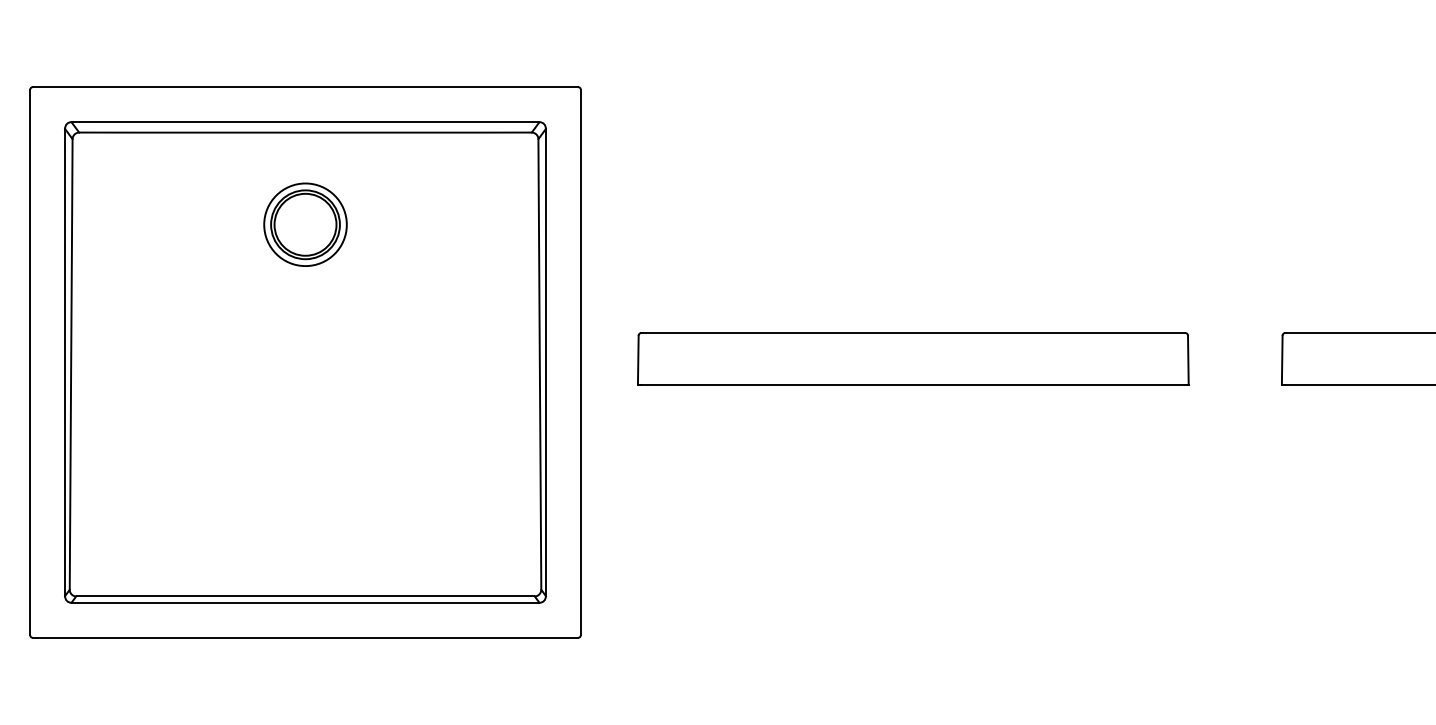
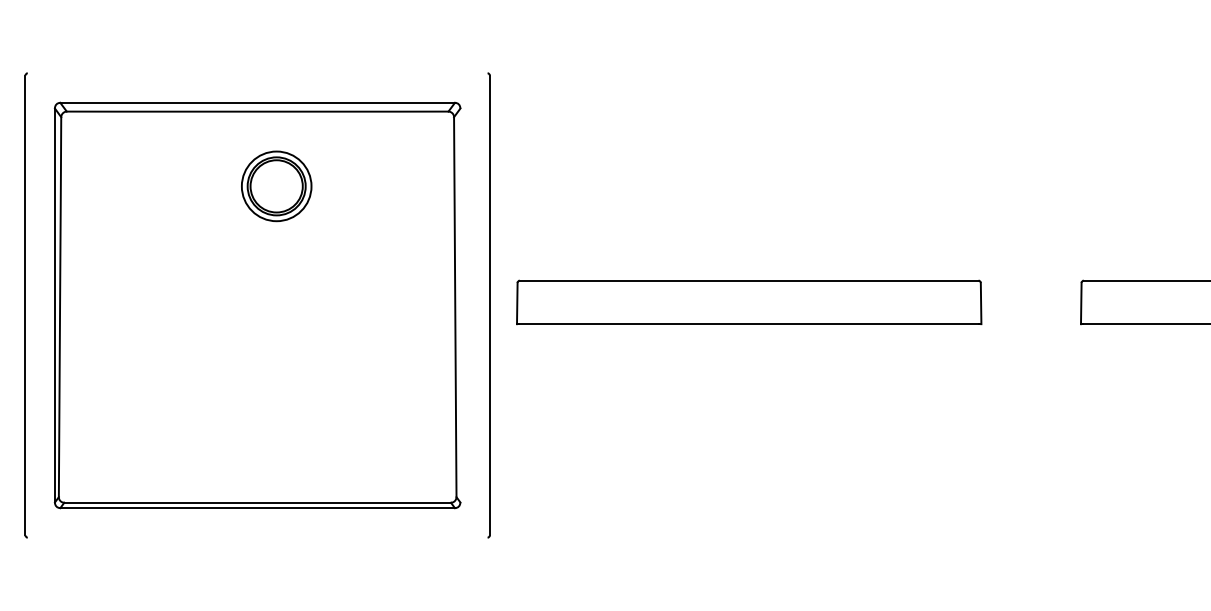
line: (305, 87) -> (257, 73), removed
part: (305, 224) -> (276, 186), moved
part: (913, 358) -> (749, 302), moved
line: (546, 362) -> (460, 305), removed
line: (305, 637) -> (257, 537), removed

